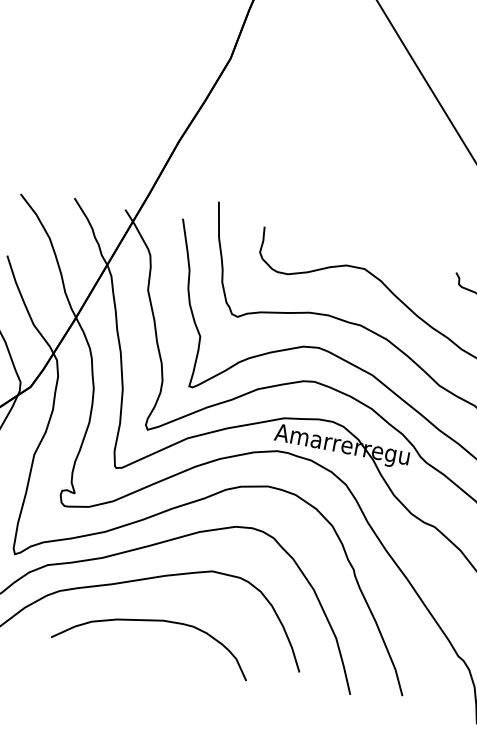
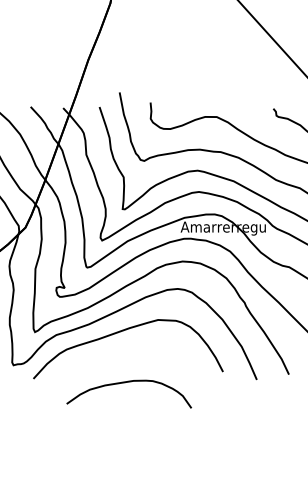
curve: (149, 622) -> (125, 383), moved

